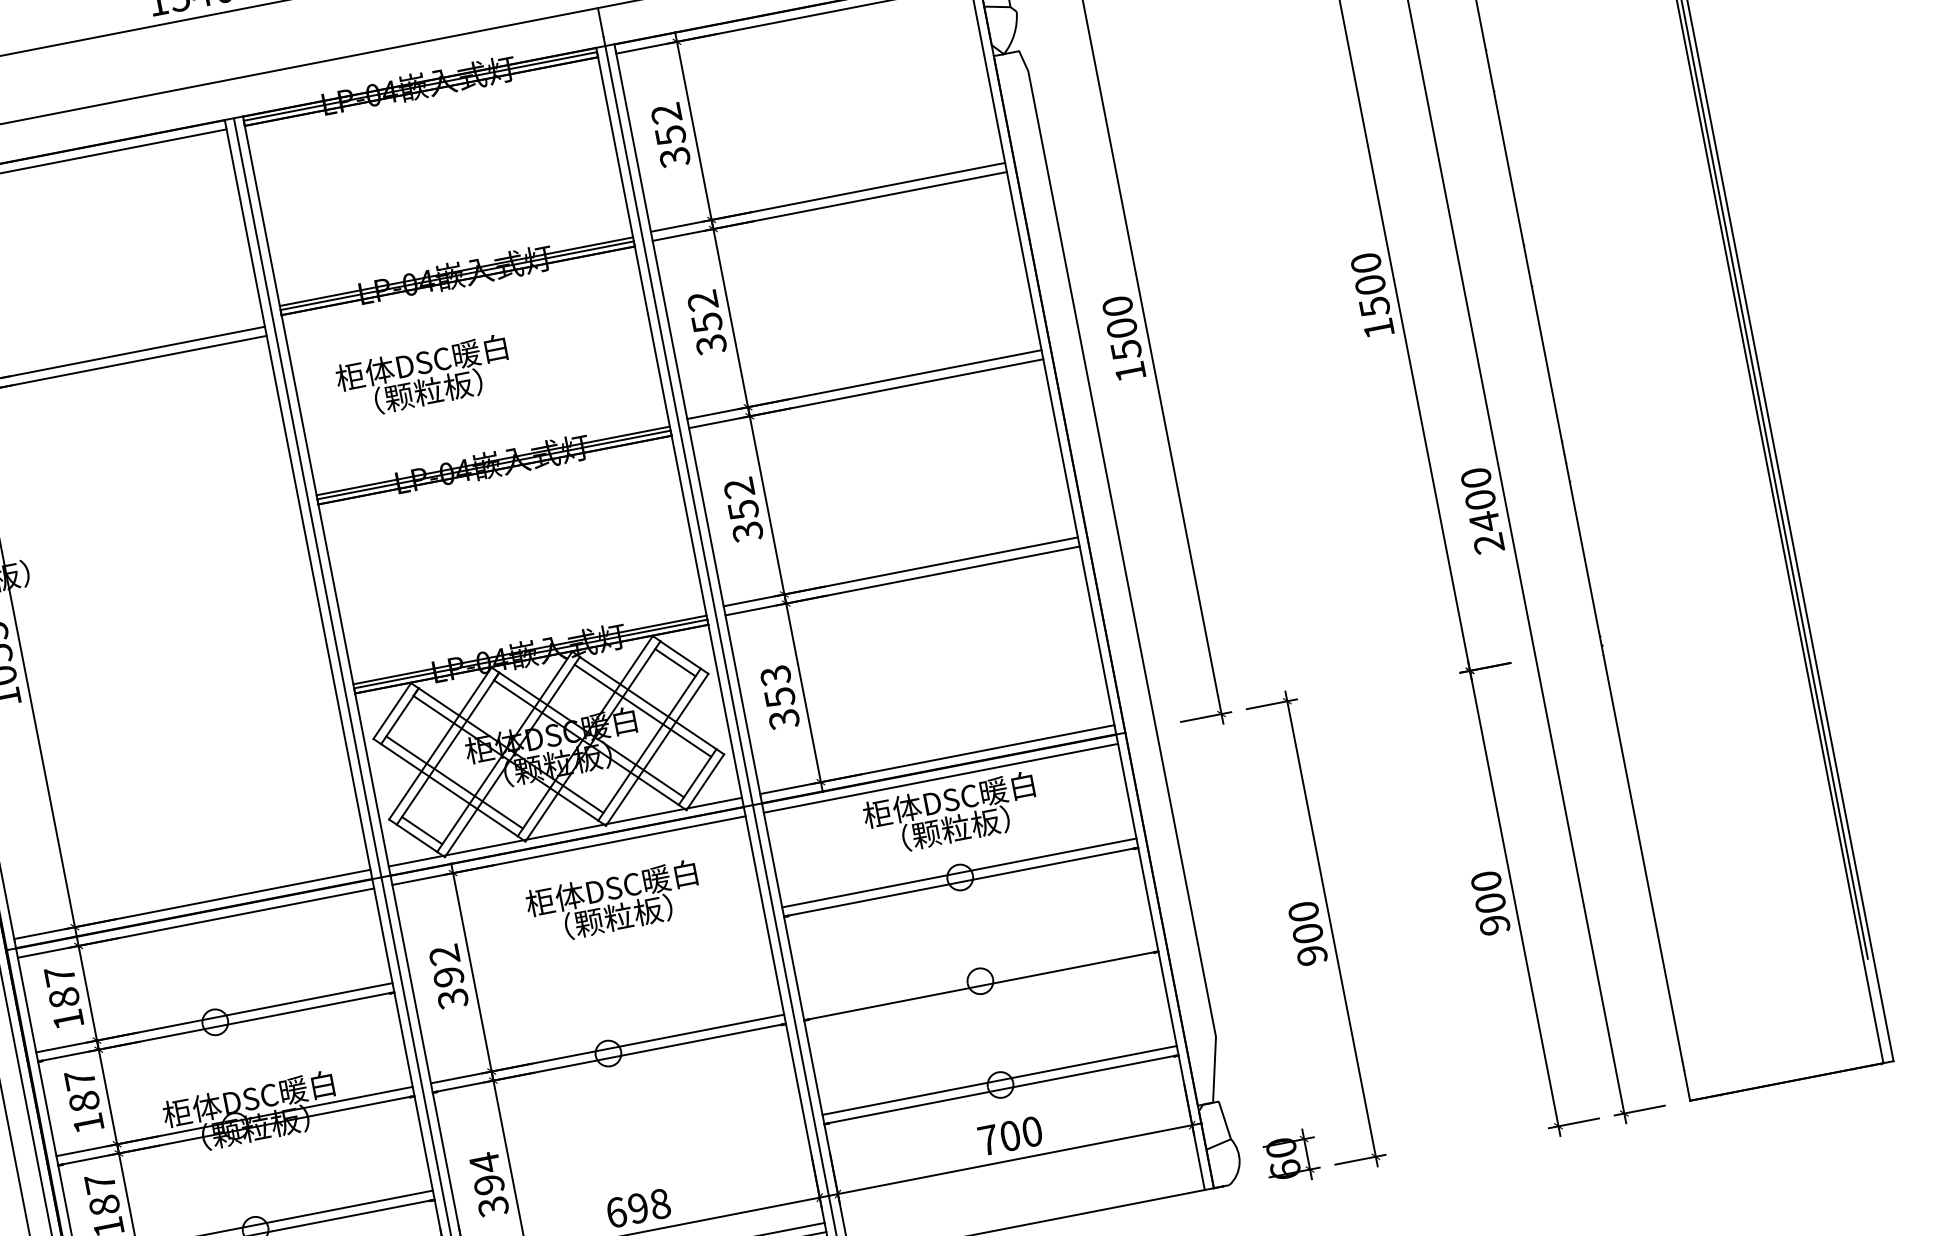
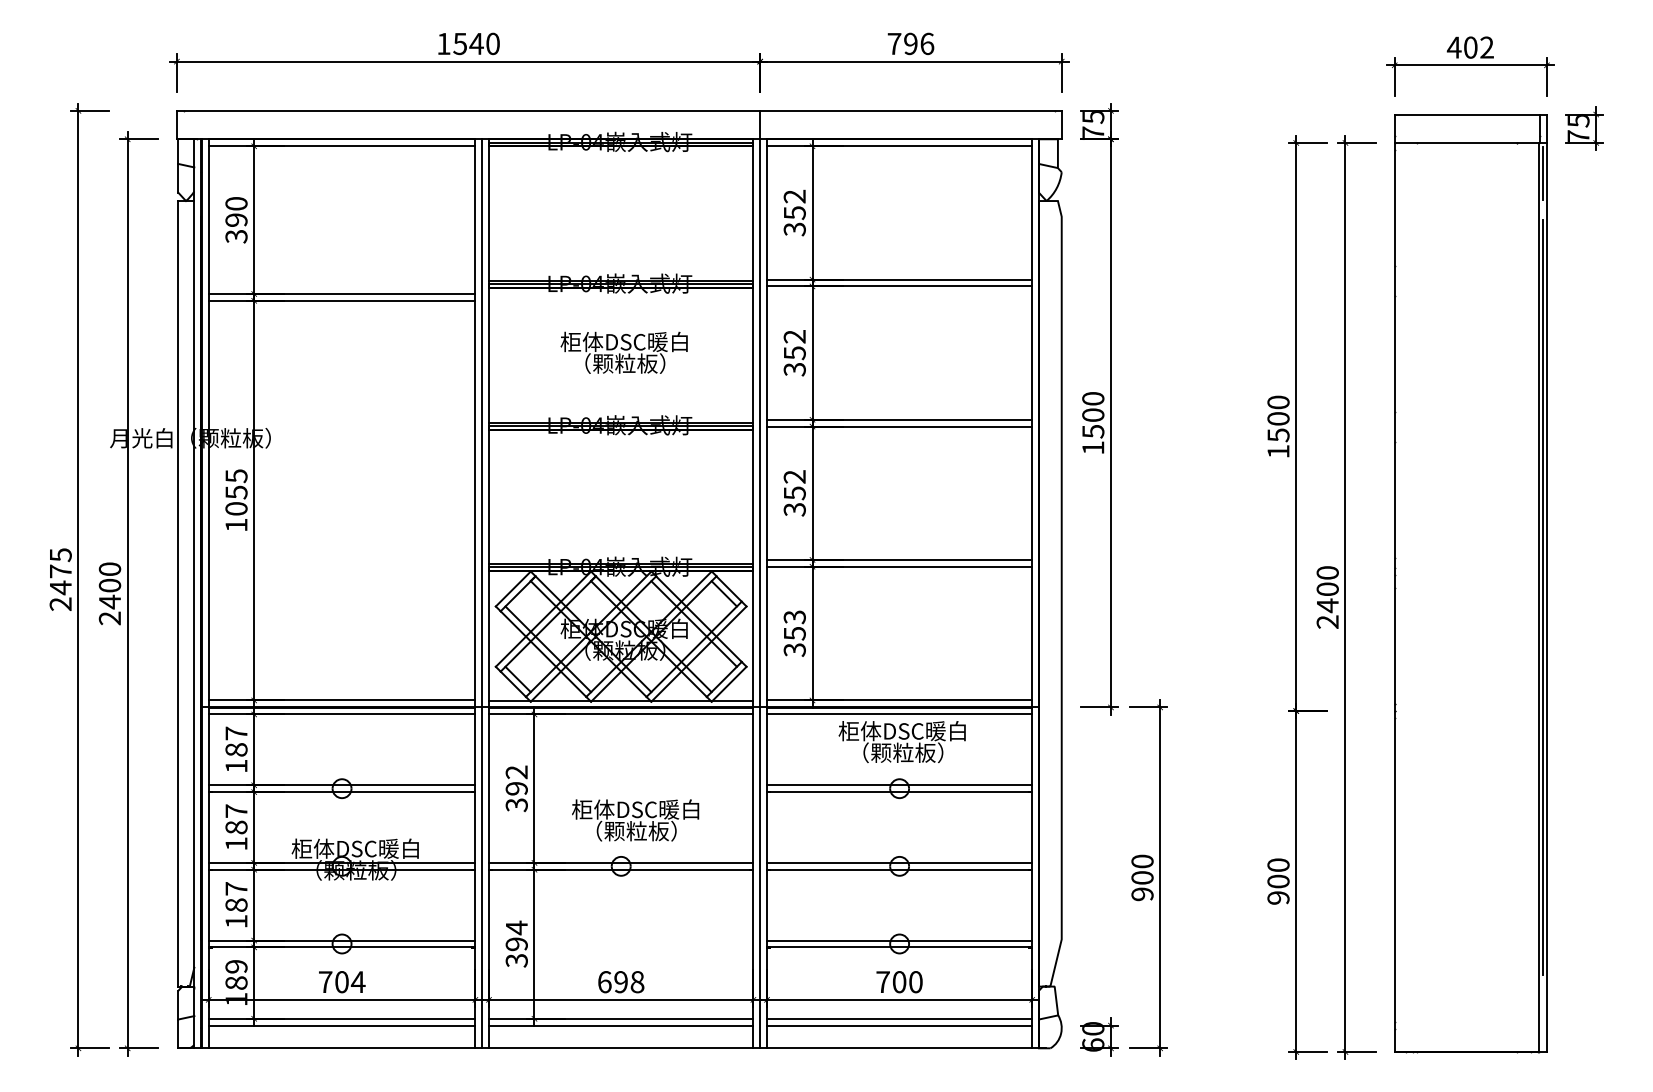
text: (423, 377) -> (623, 352), moved
text: (614, 902) -> (635, 820), moved
line: (979, 976) -> (899, 862), added
line: (1019, 1184) -> (899, 1018), added
line: (1021, 1193) -> (899, 1025), added

